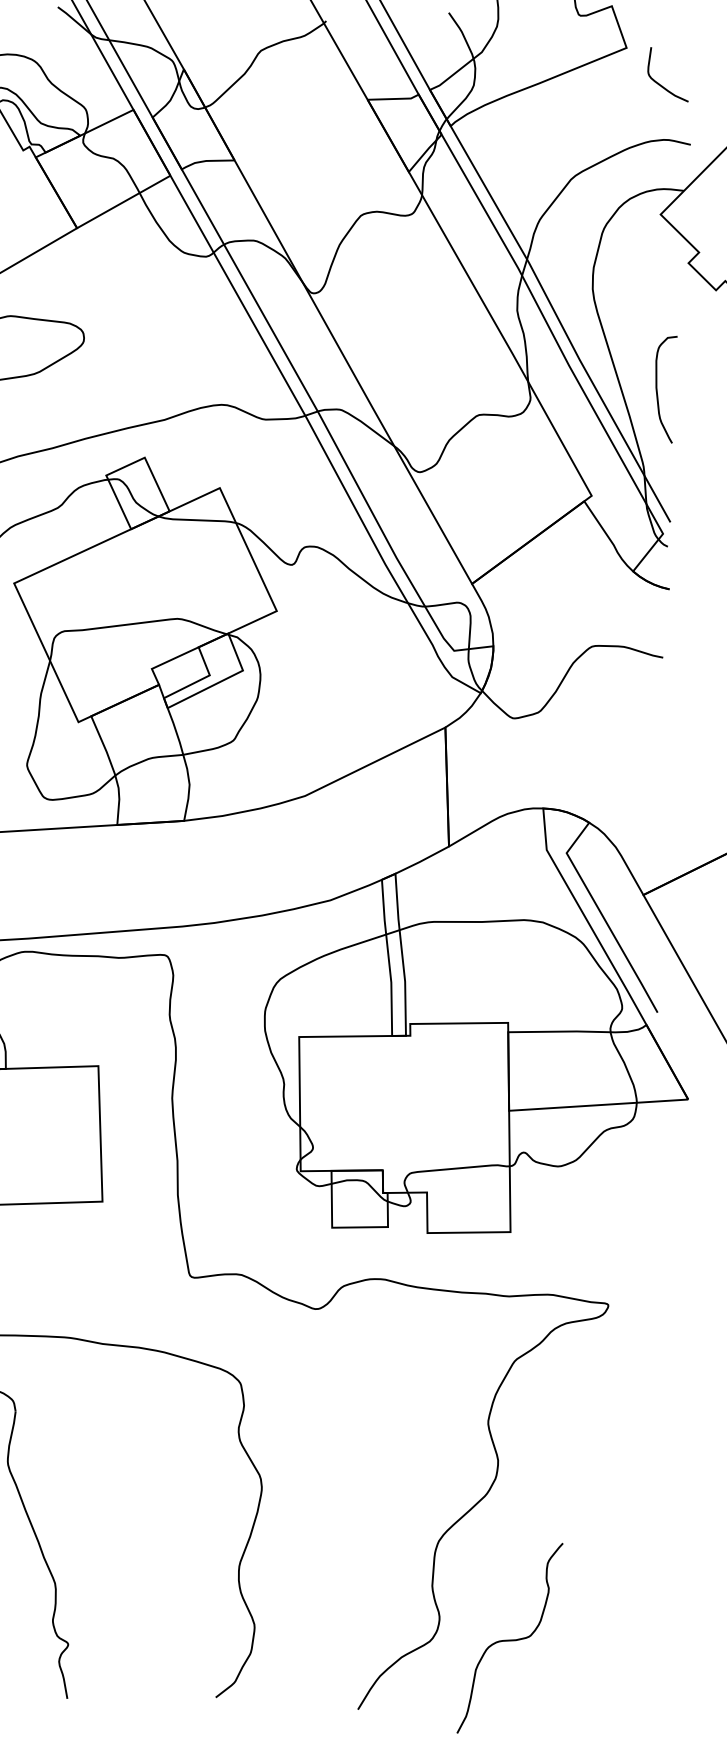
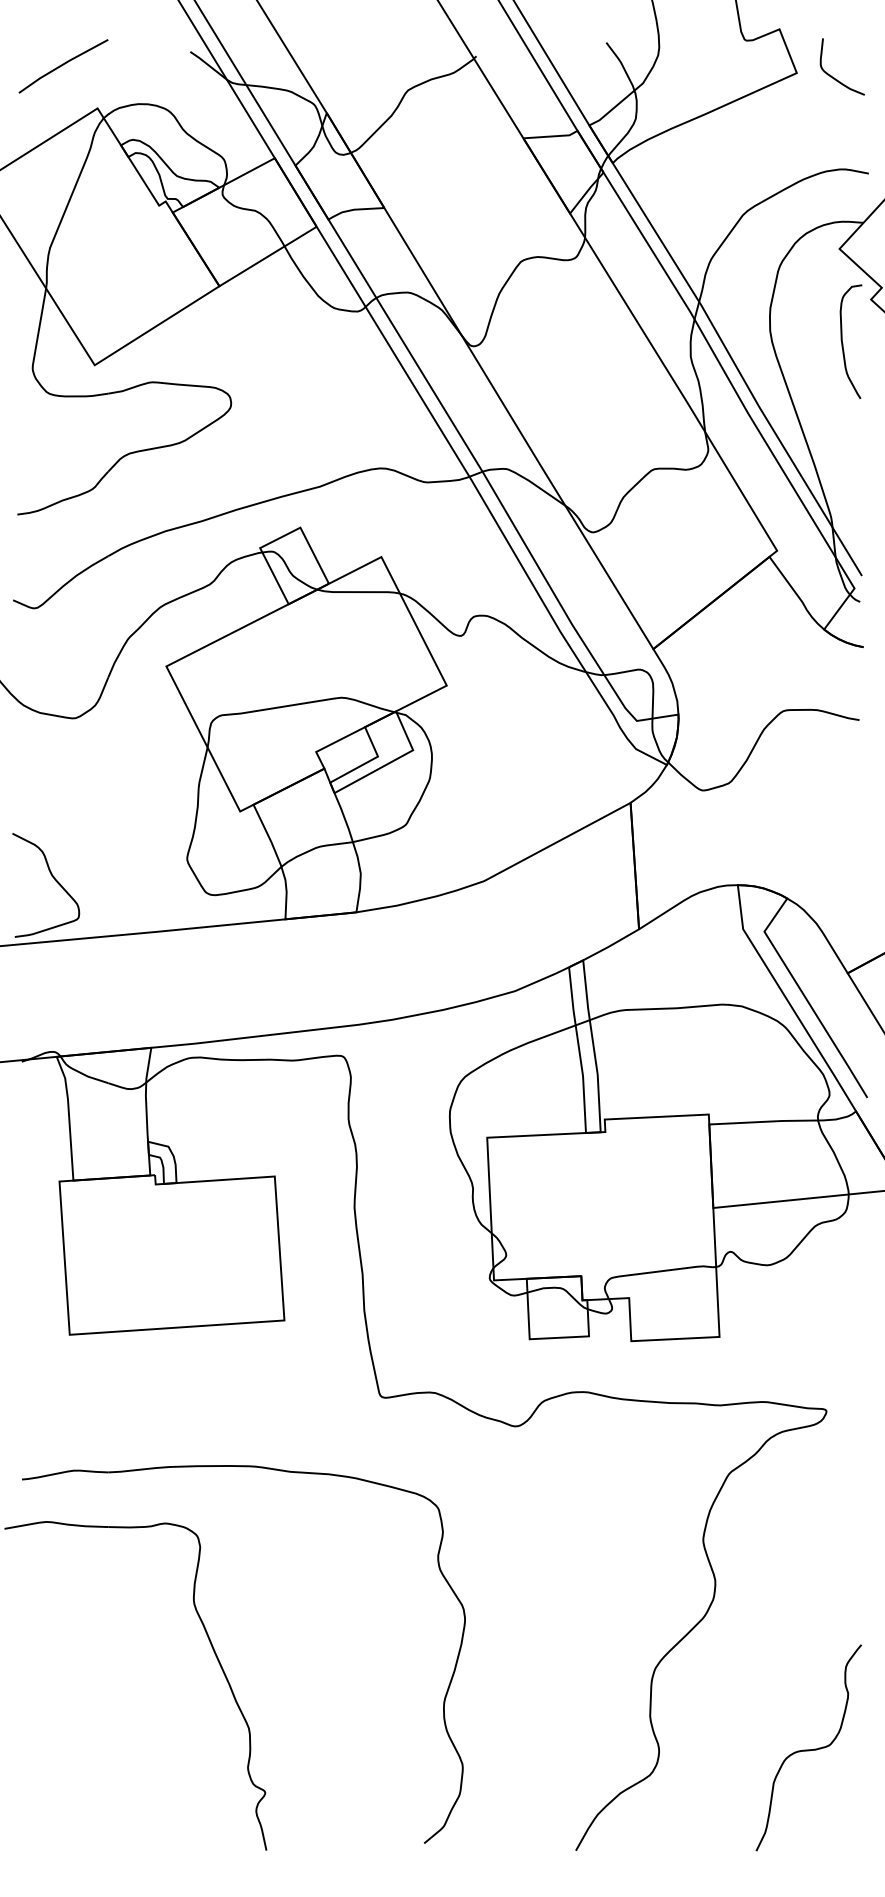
curve: (660, 84) -> (834, 77), moved
curve: (657, 390) -> (843, 343), moved
curve: (509, 1639) -> (808, 1749), moved

